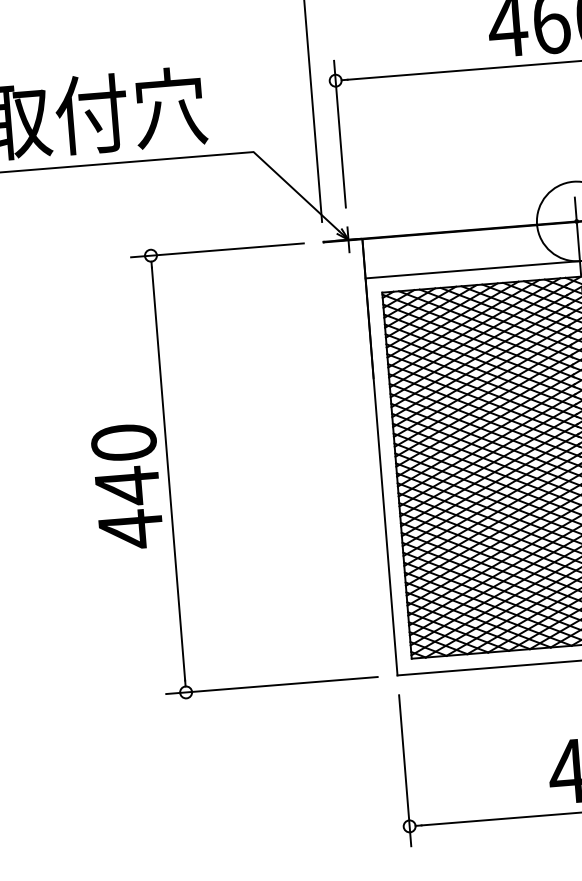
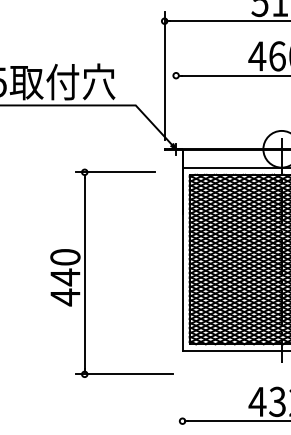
line: (340, 134) -> (176, 100), removed
part: (170, 472) -> (85, 272), moved
line: (405, 770) -> (182, 395), removed

